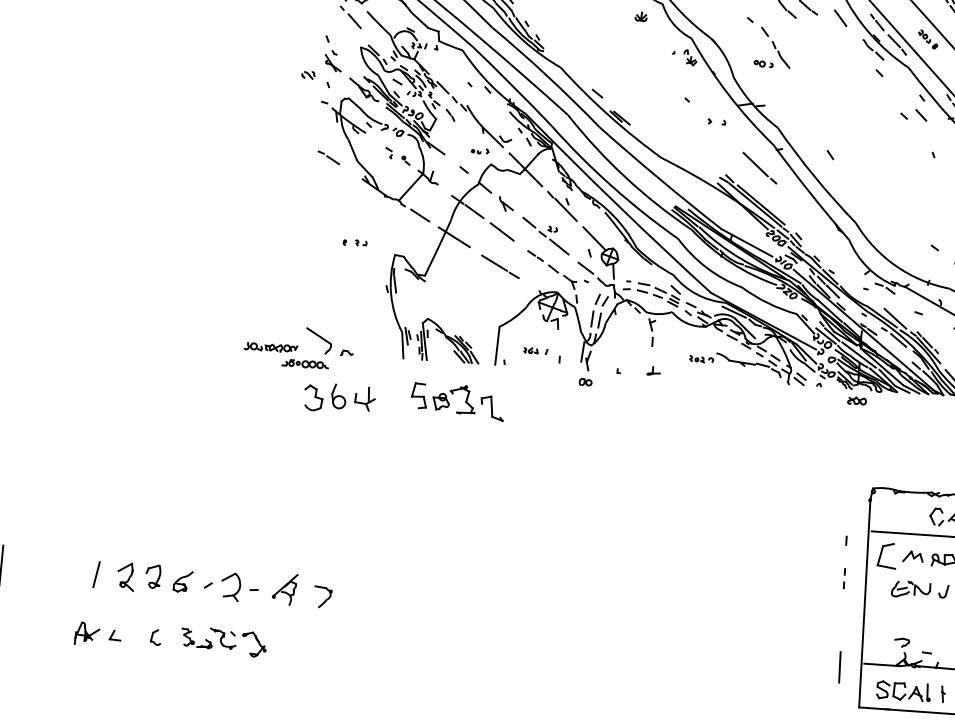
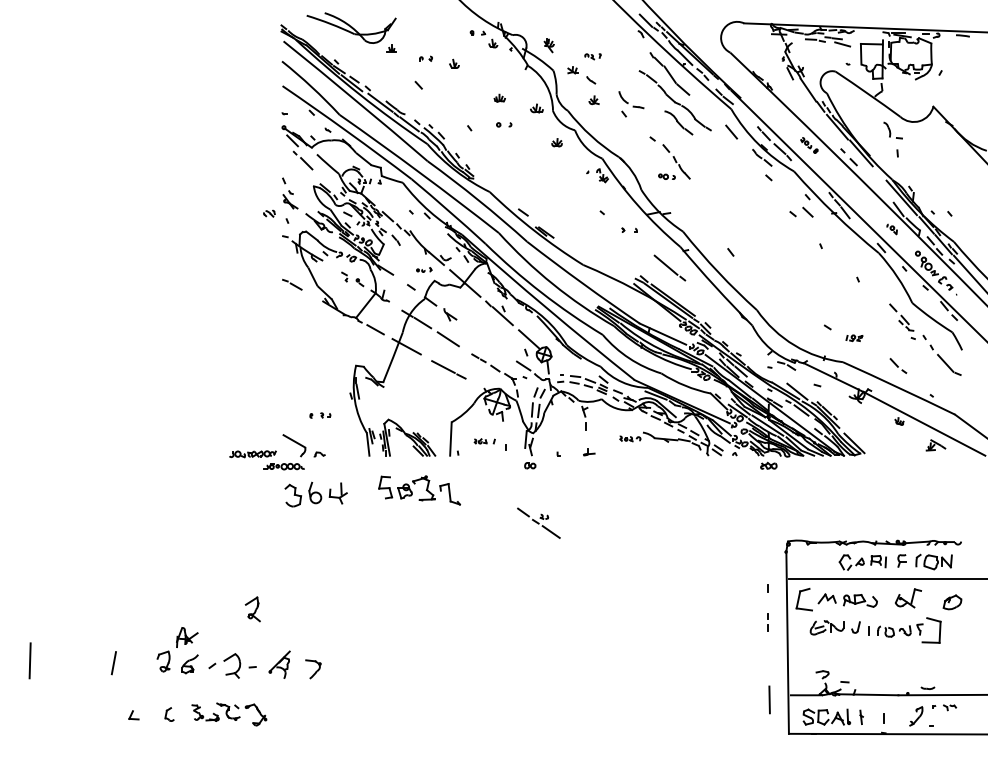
part: (545, 235) -> (538, 522), moved
part: (355, 242) -> (320, 415), moved
part: (125, 576) -> (252, 609), moved
part: (87, 633) -> (187, 637), moved

